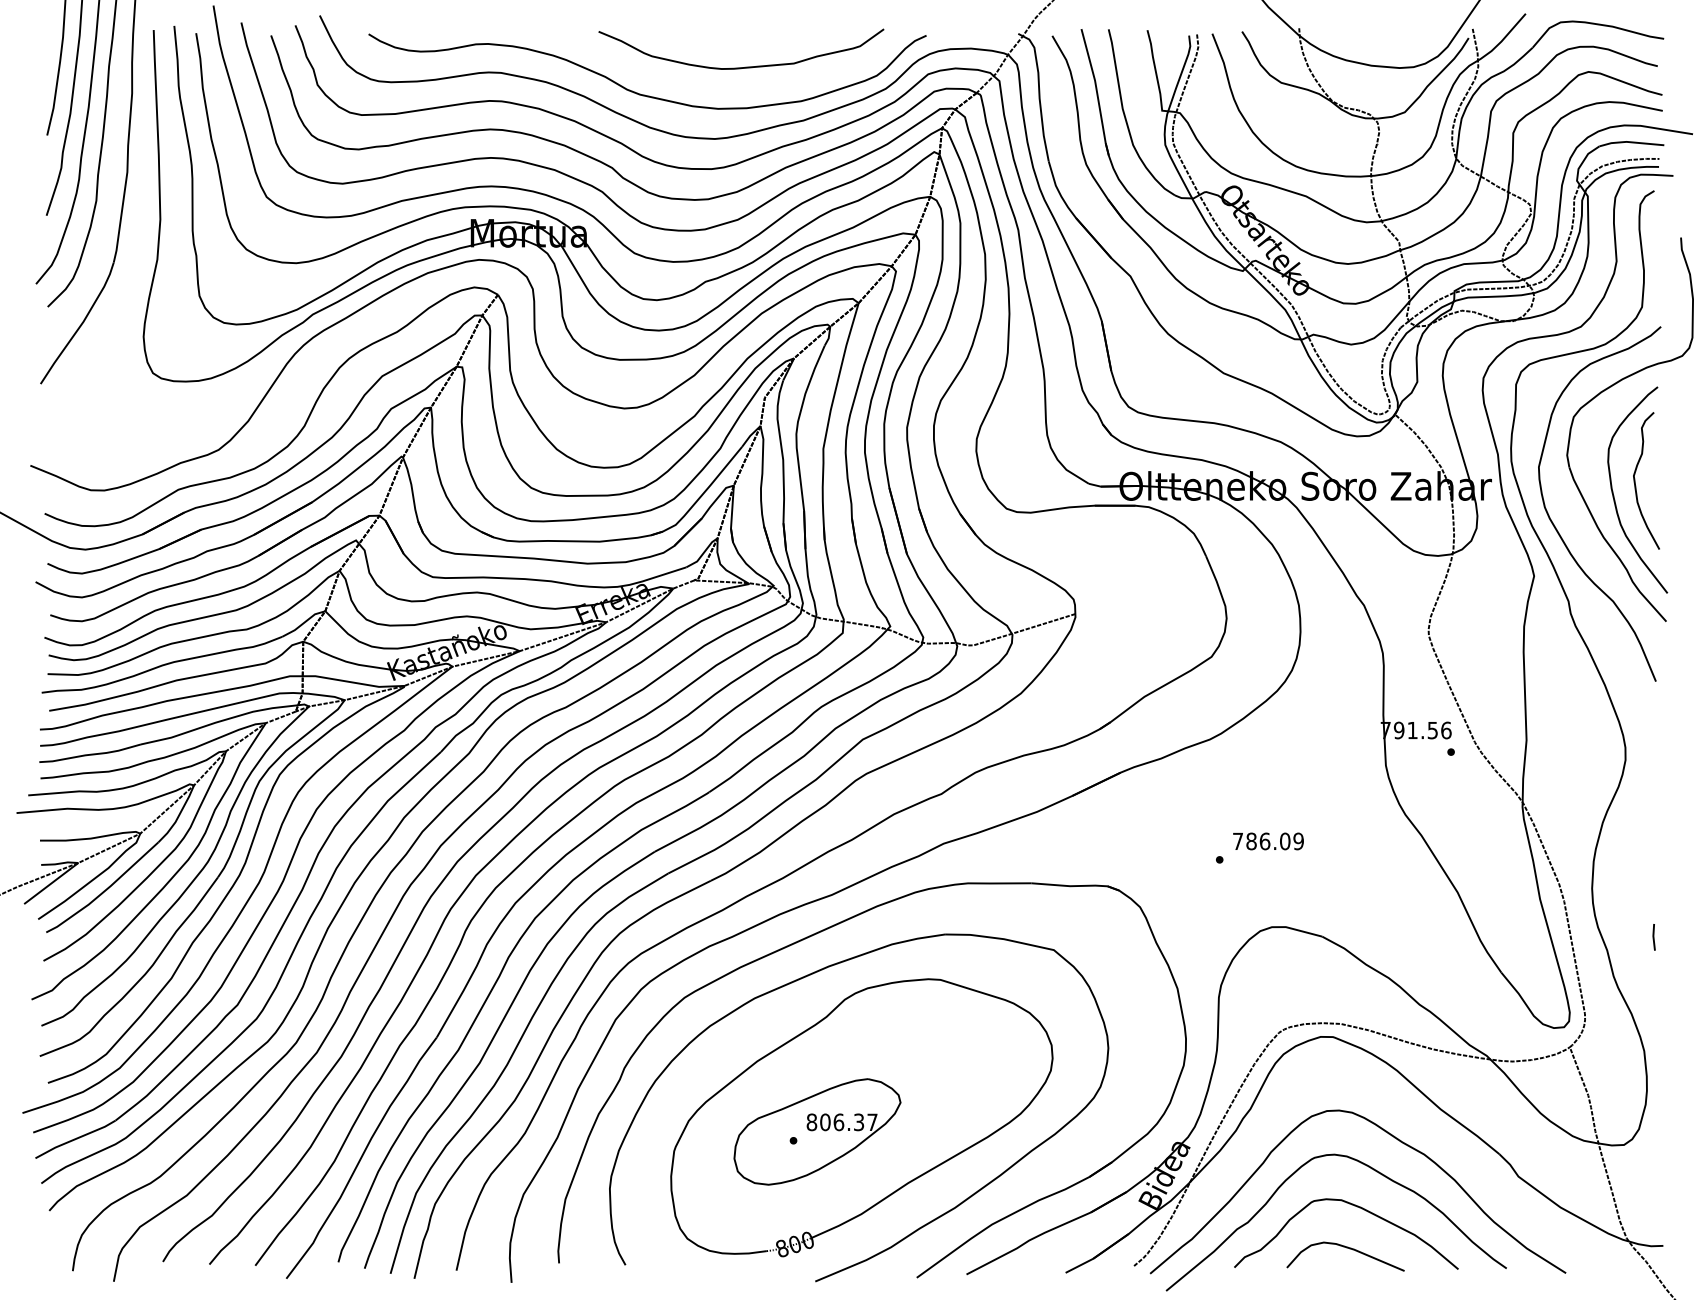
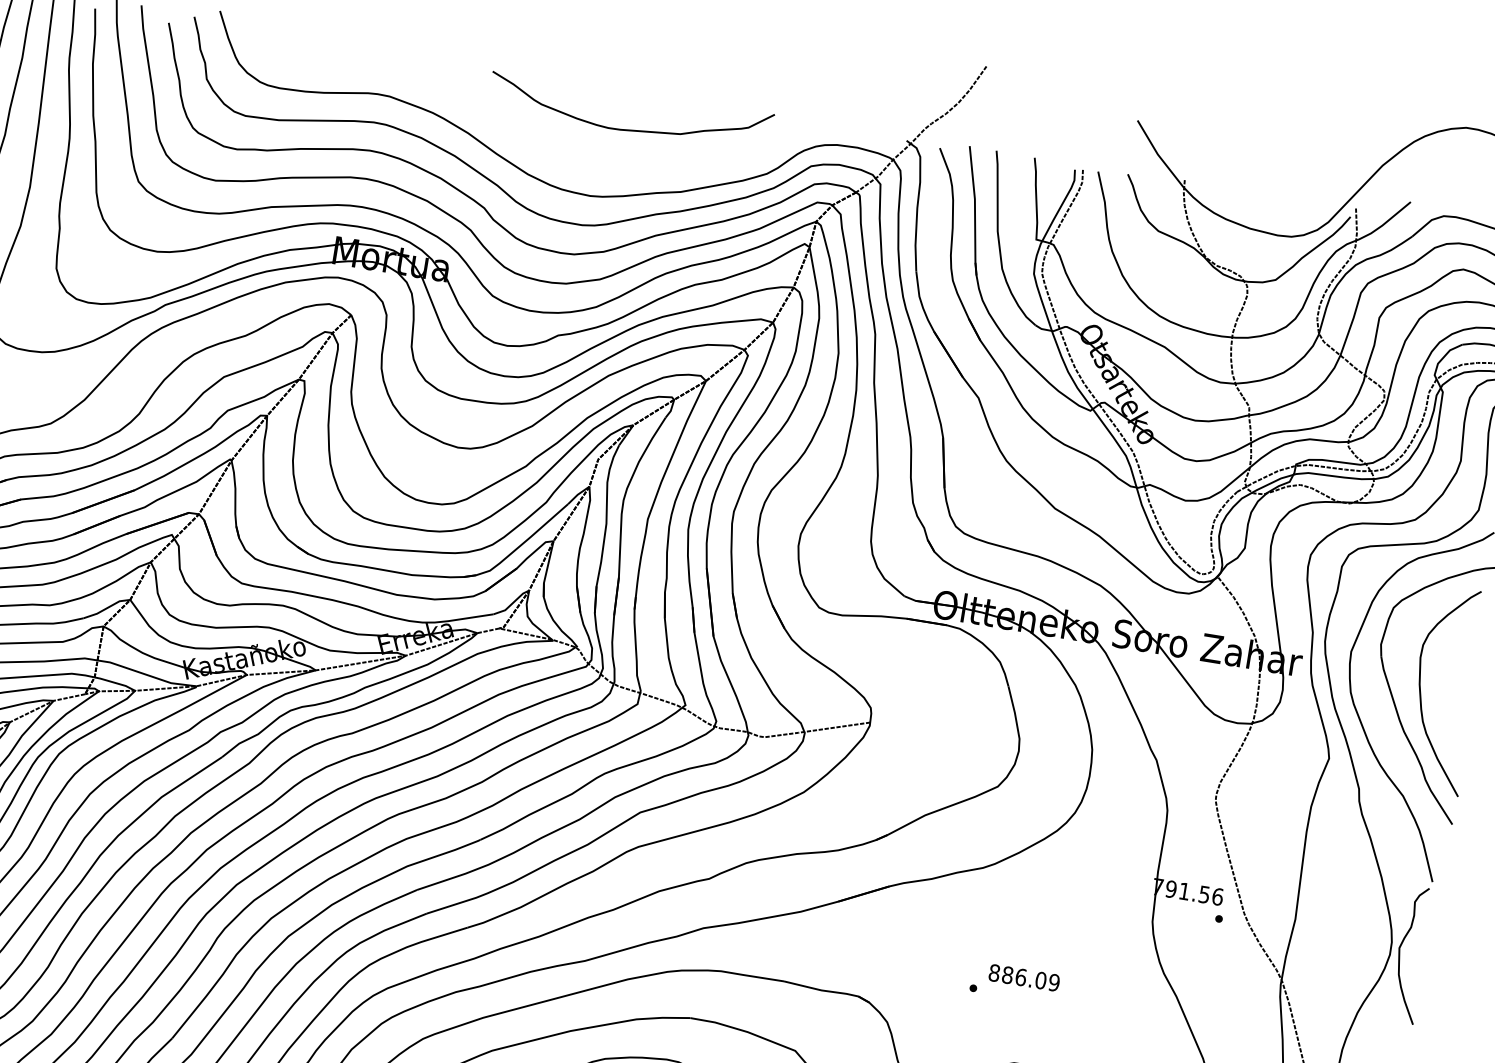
curve: (640, 93) -> (524, 139), removed
curve: (1635, 480) -> (1400, 952), moved
text: (1237, 841) -> (993, 973), 786.09 -> 886.09

